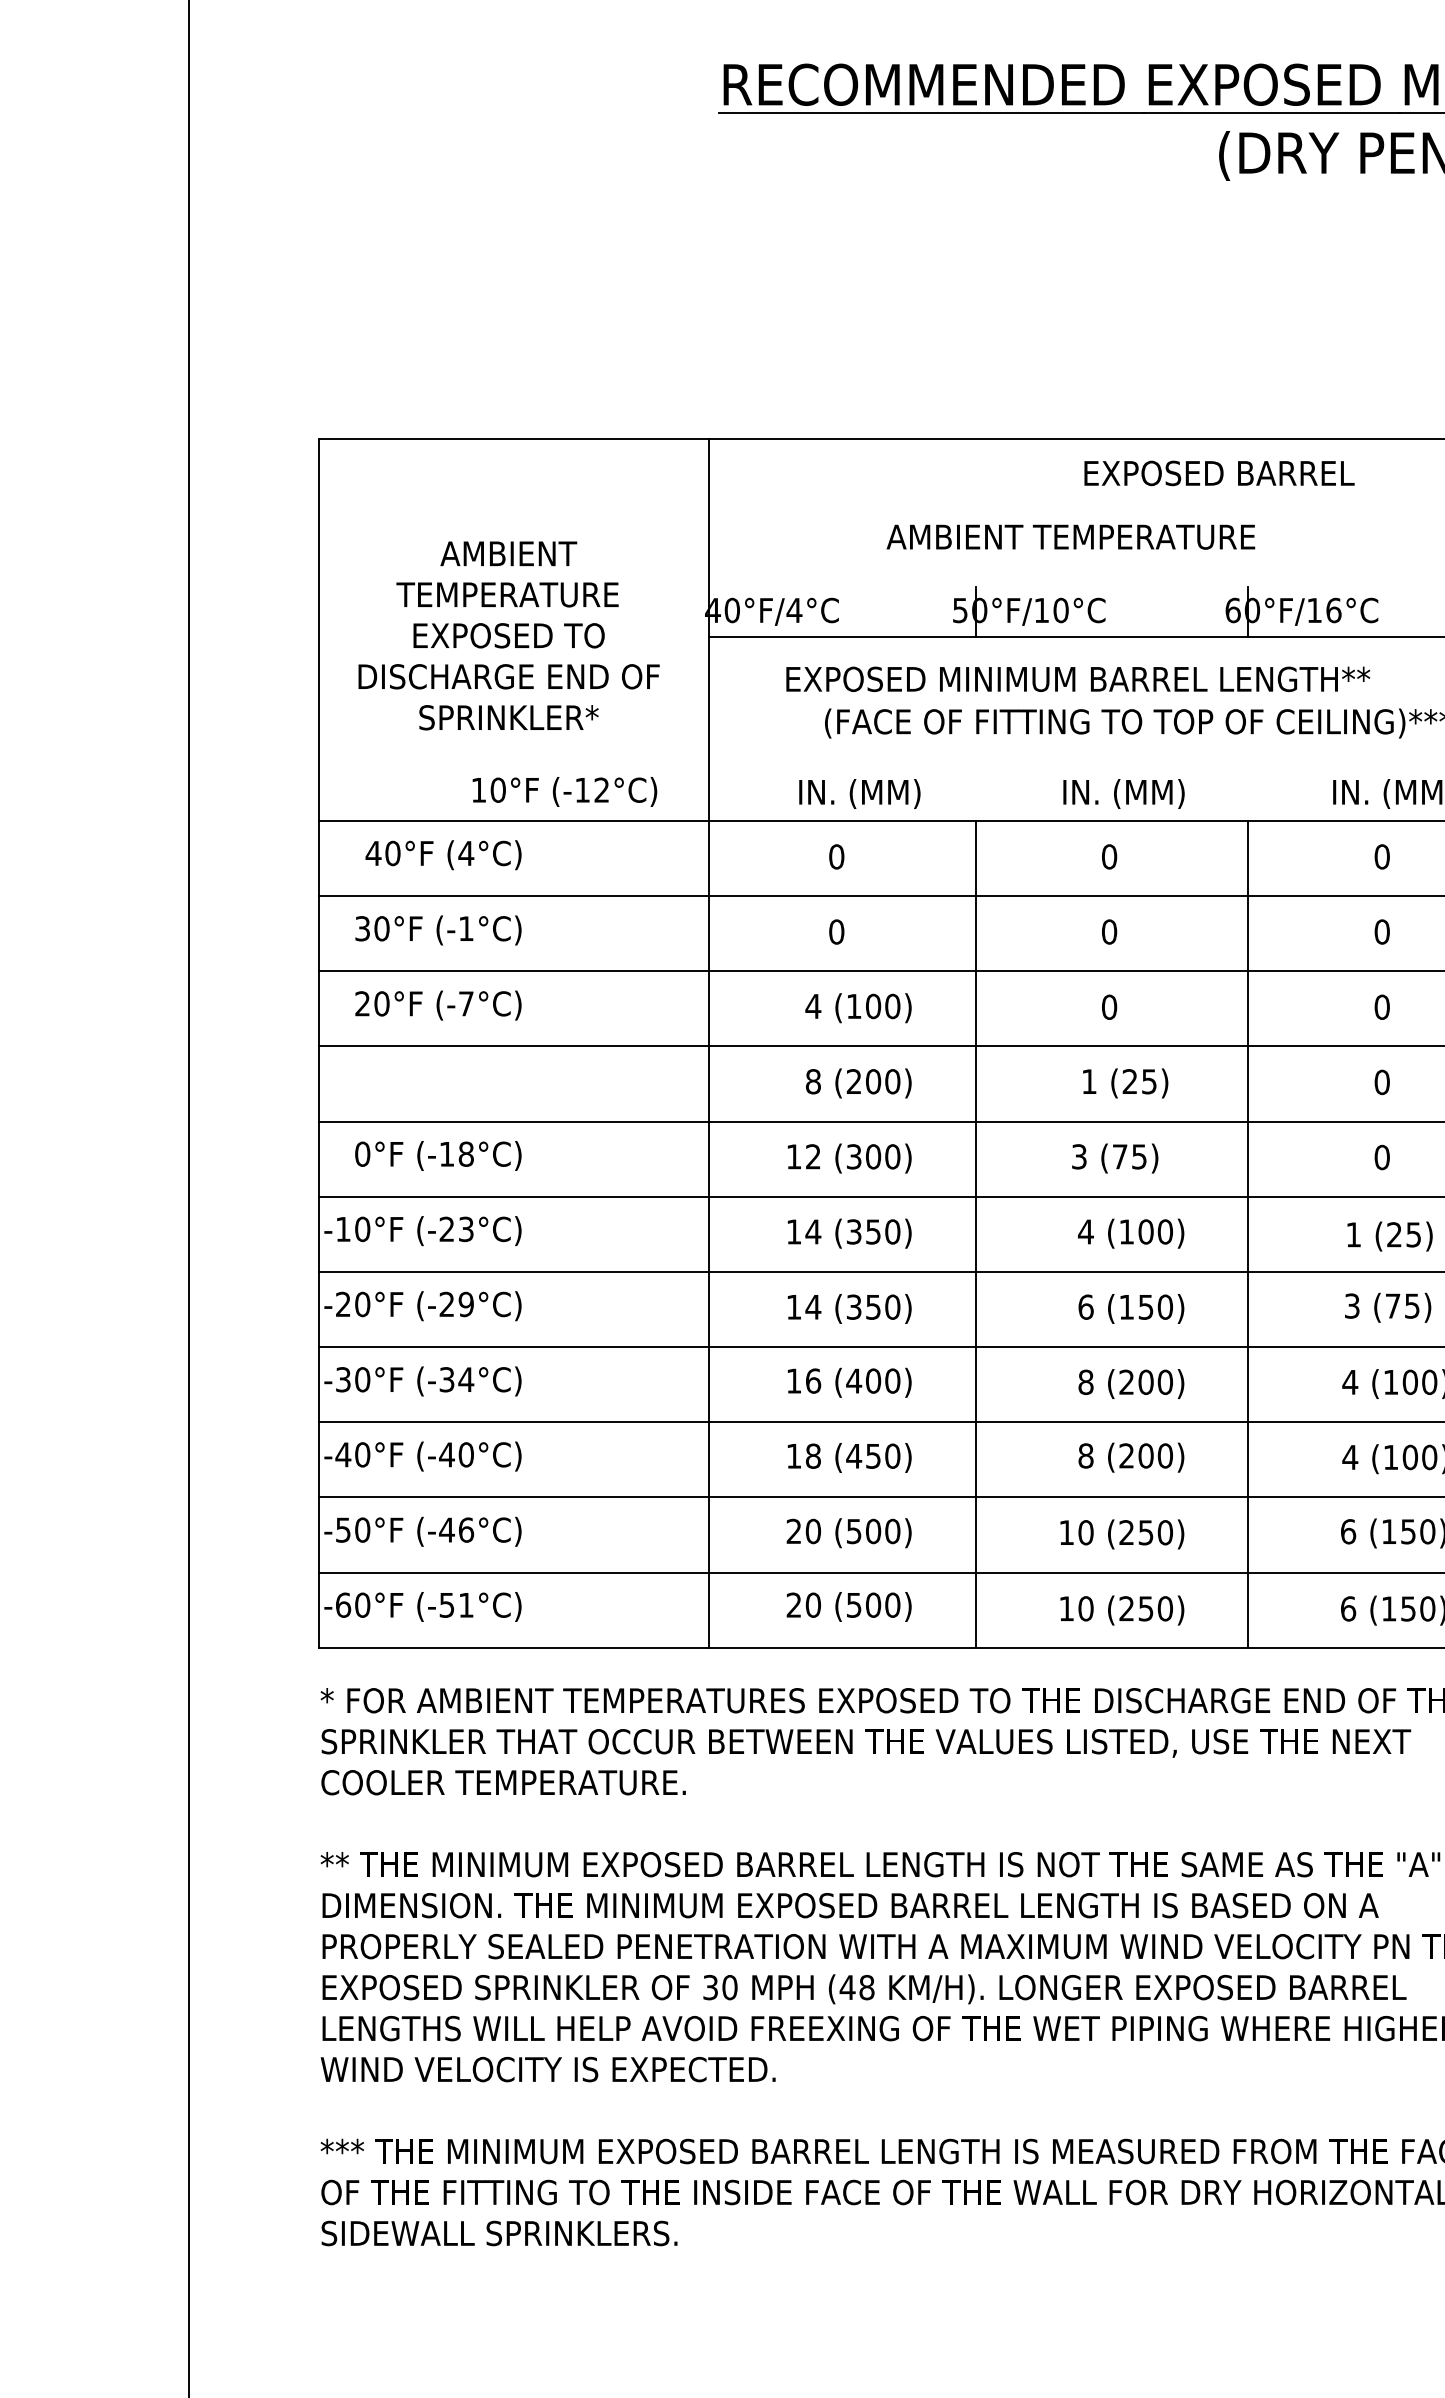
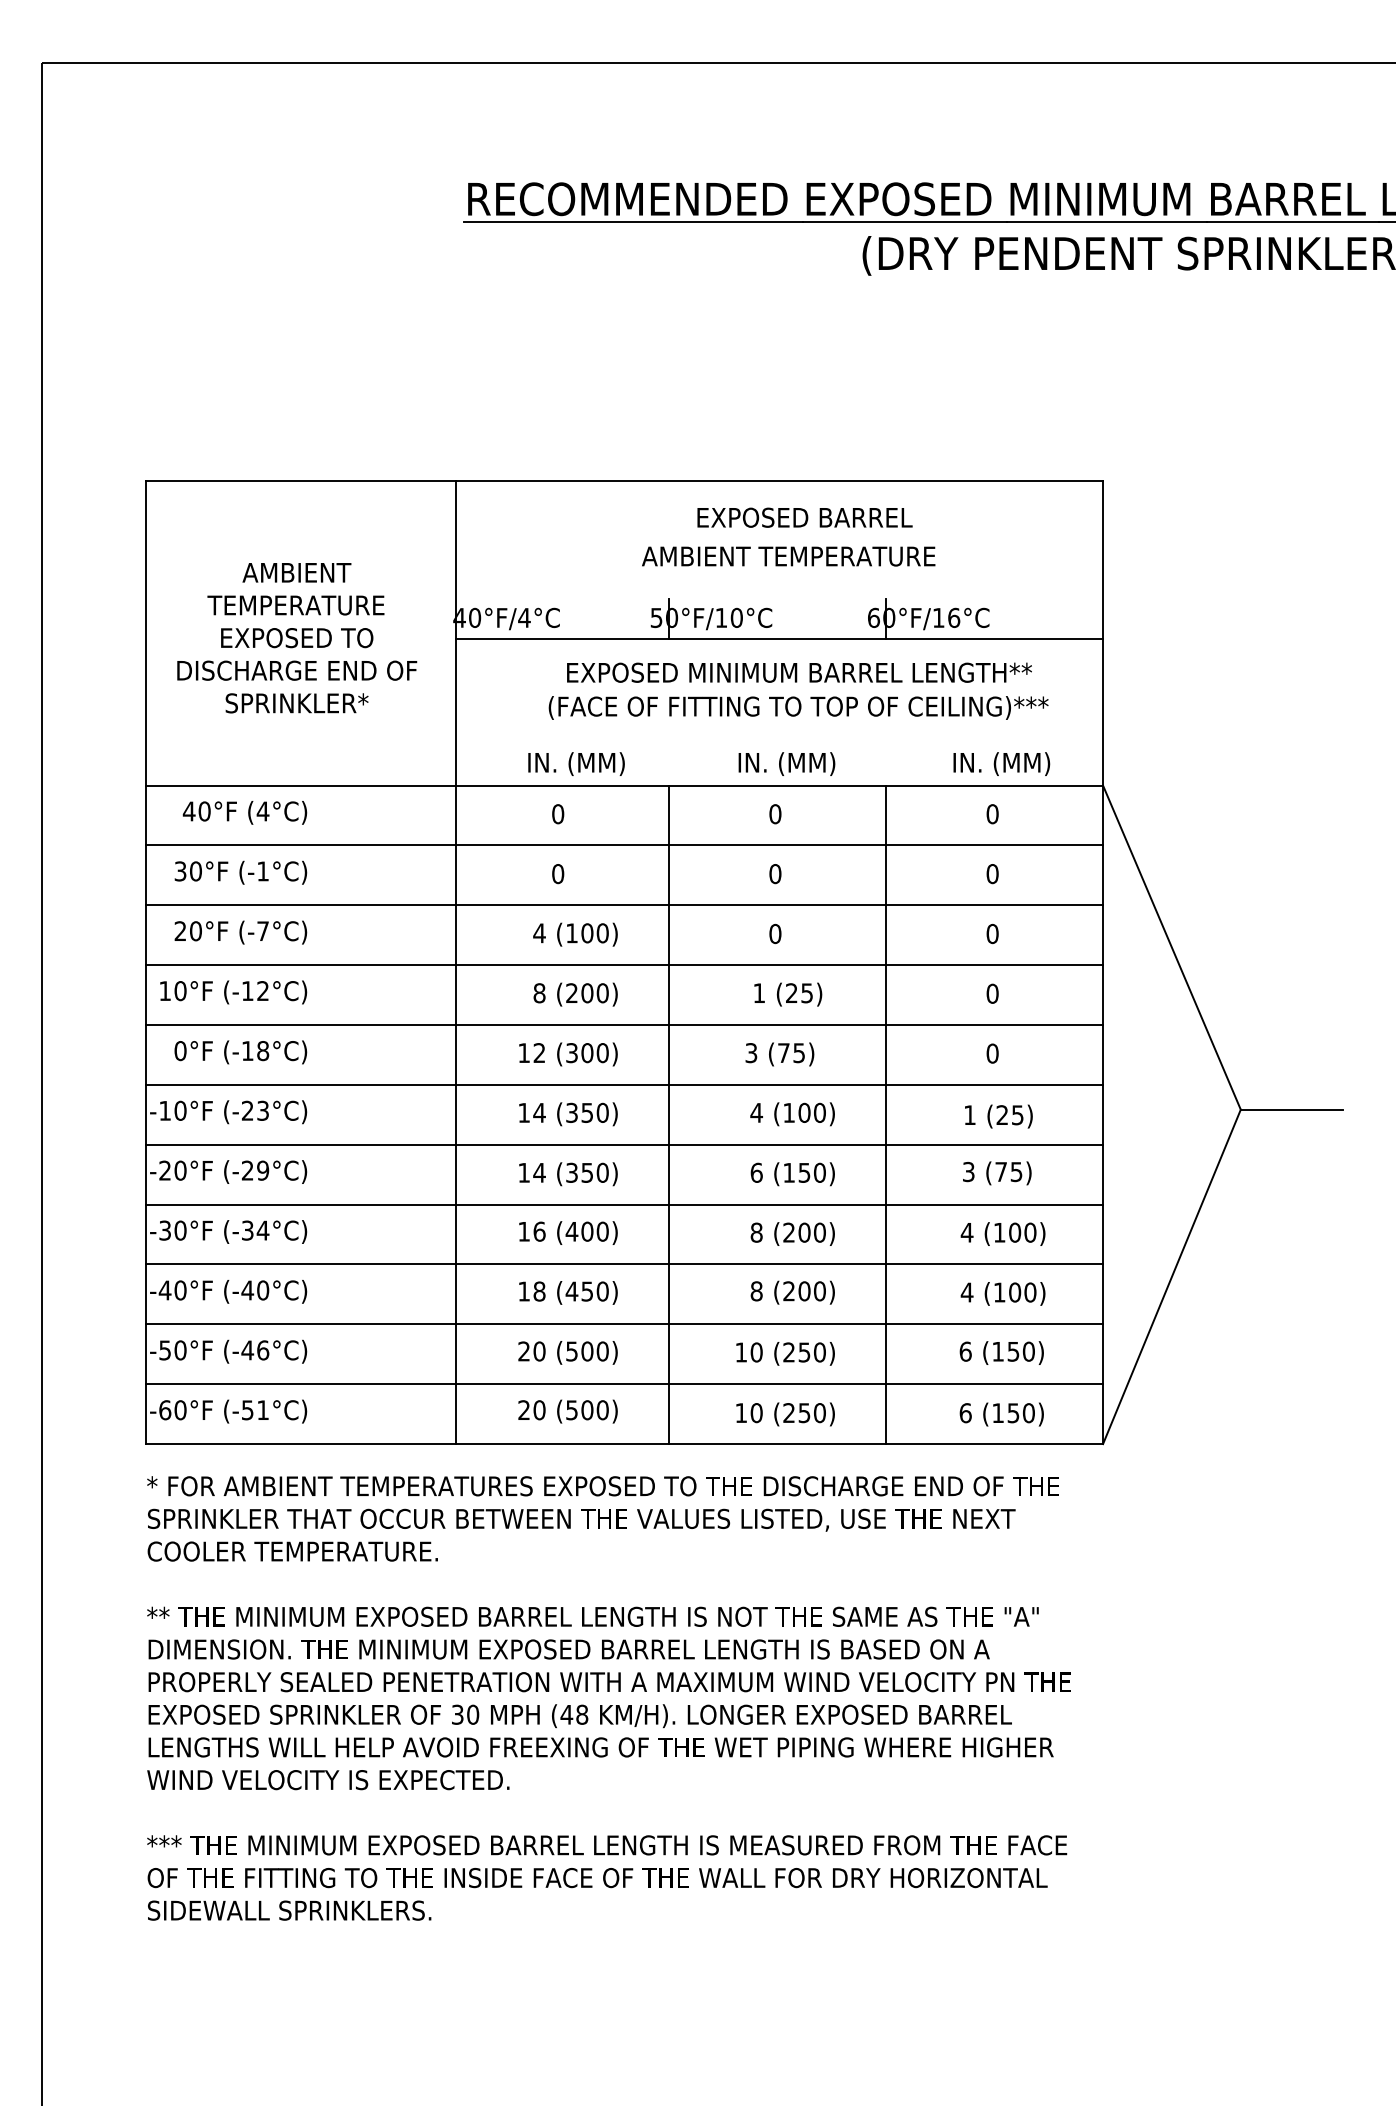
text: (1218, 473) -> (804, 517), moved
text: (1070, 537) -> (788, 556), moved
text: (1078, 678) -> (799, 672), moved
text: (564, 791) -> (233, 992), moved

